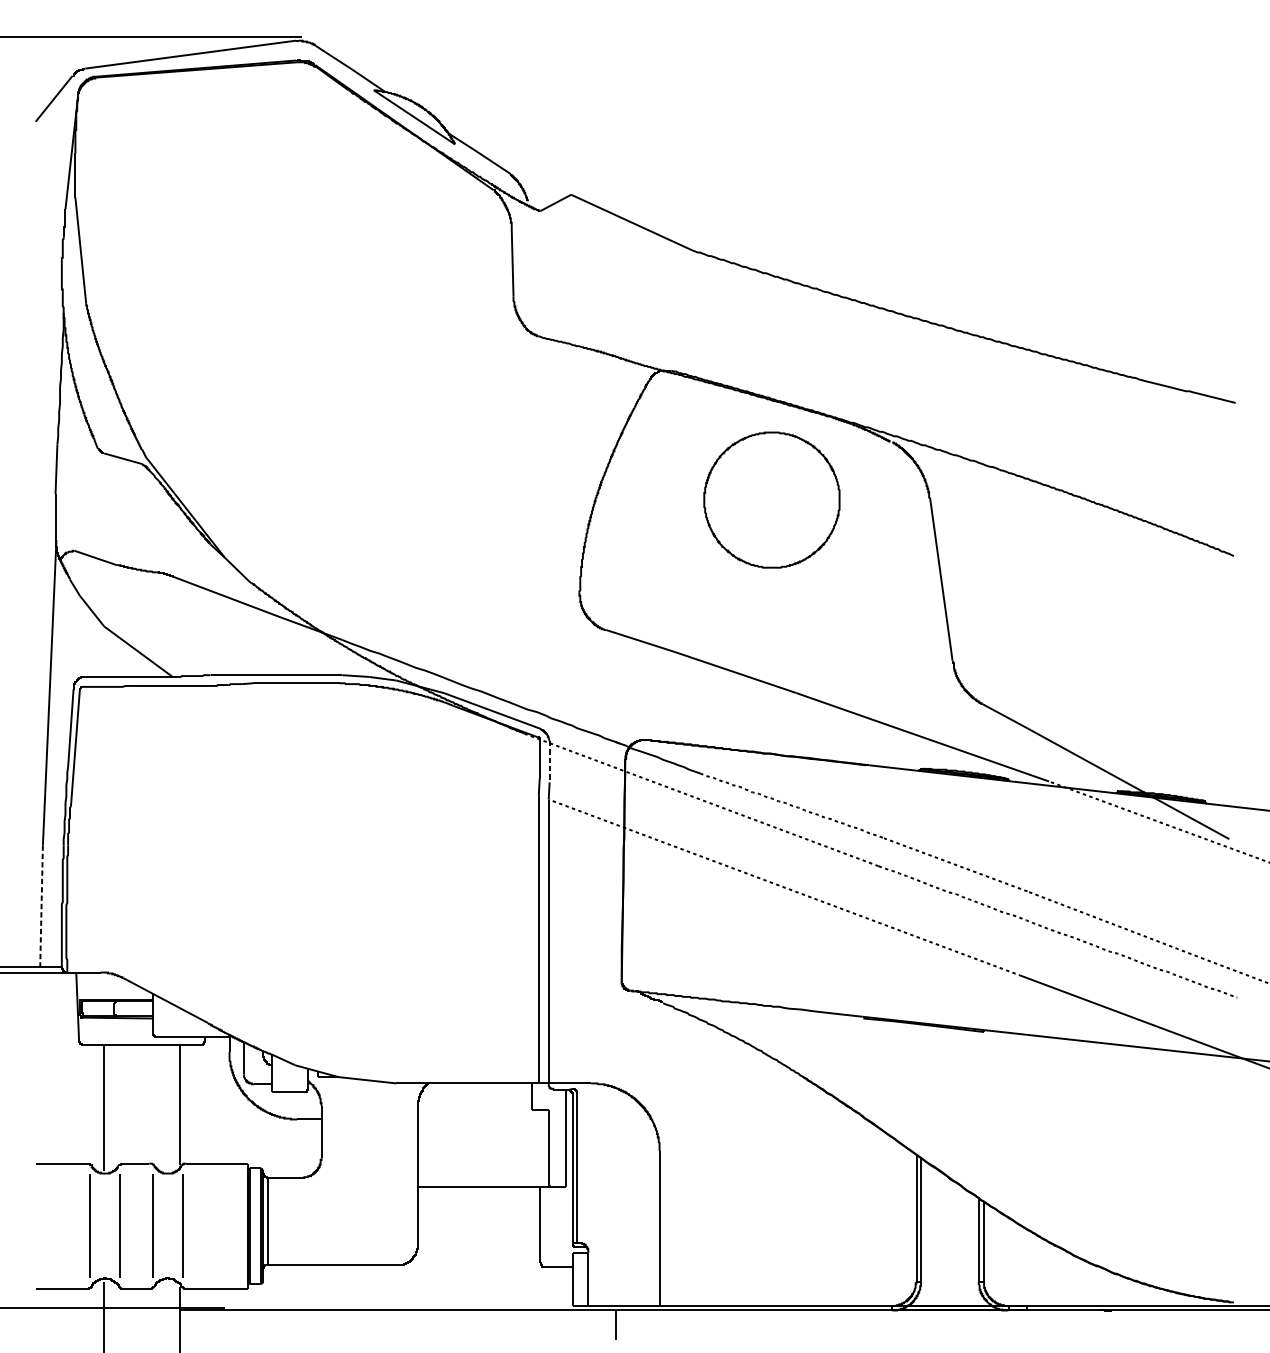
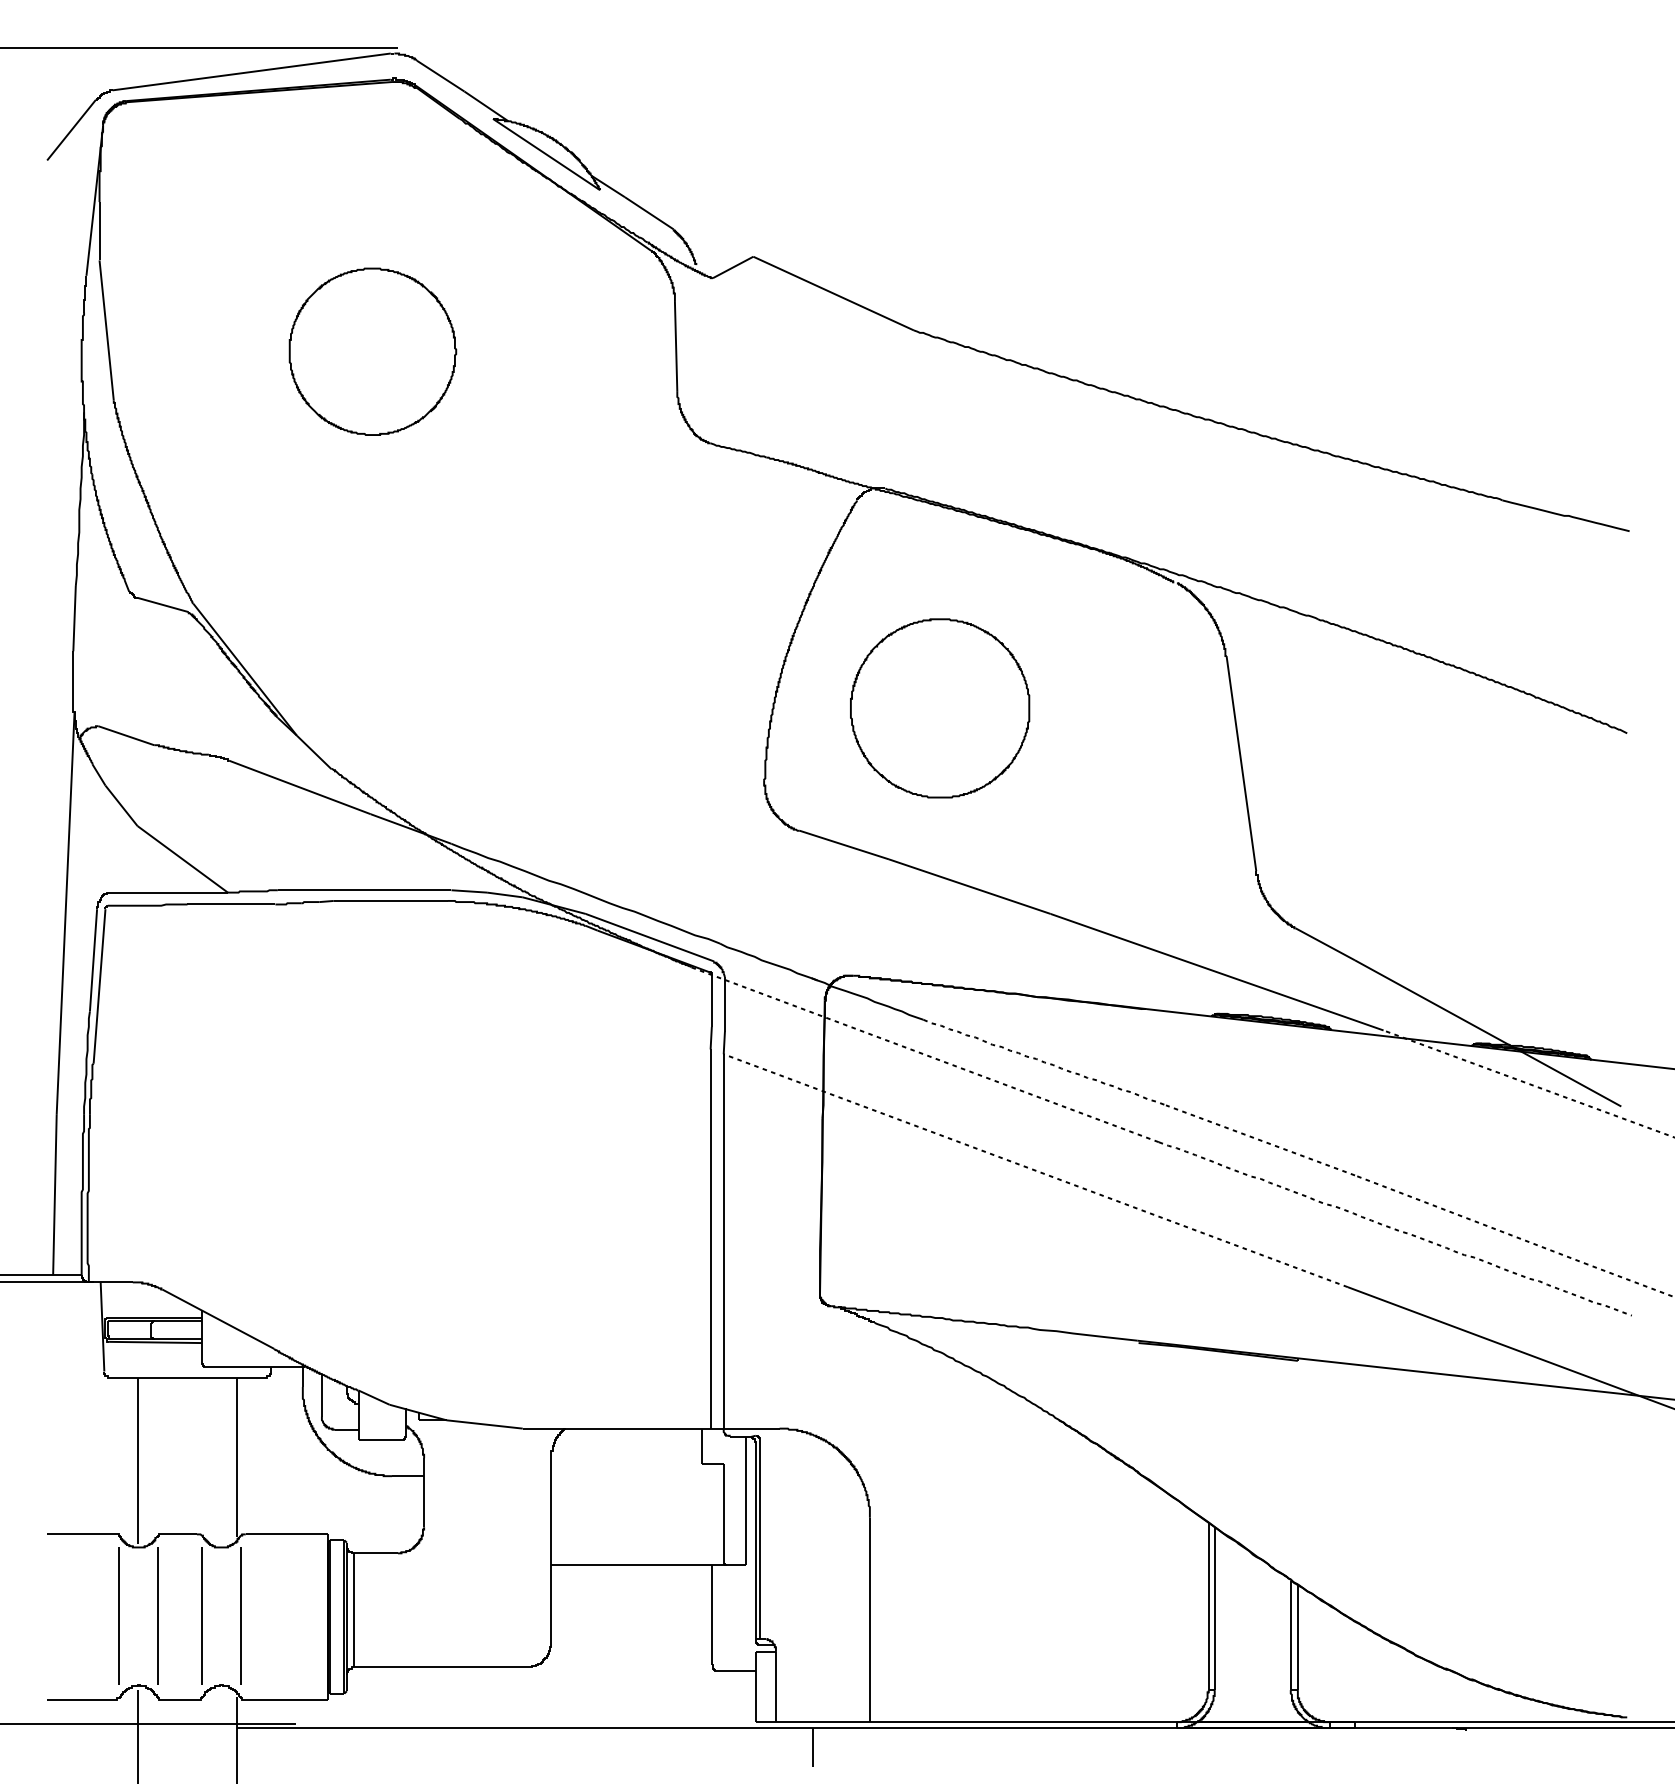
part: (282, 266) -> (372, 351), added
part: (772, 500) -> (940, 708), moved
line: (549, 761) -> (724, 1004), dashed -> solid
line: (41, 906) -> (54, 1195), dashed -> solid

